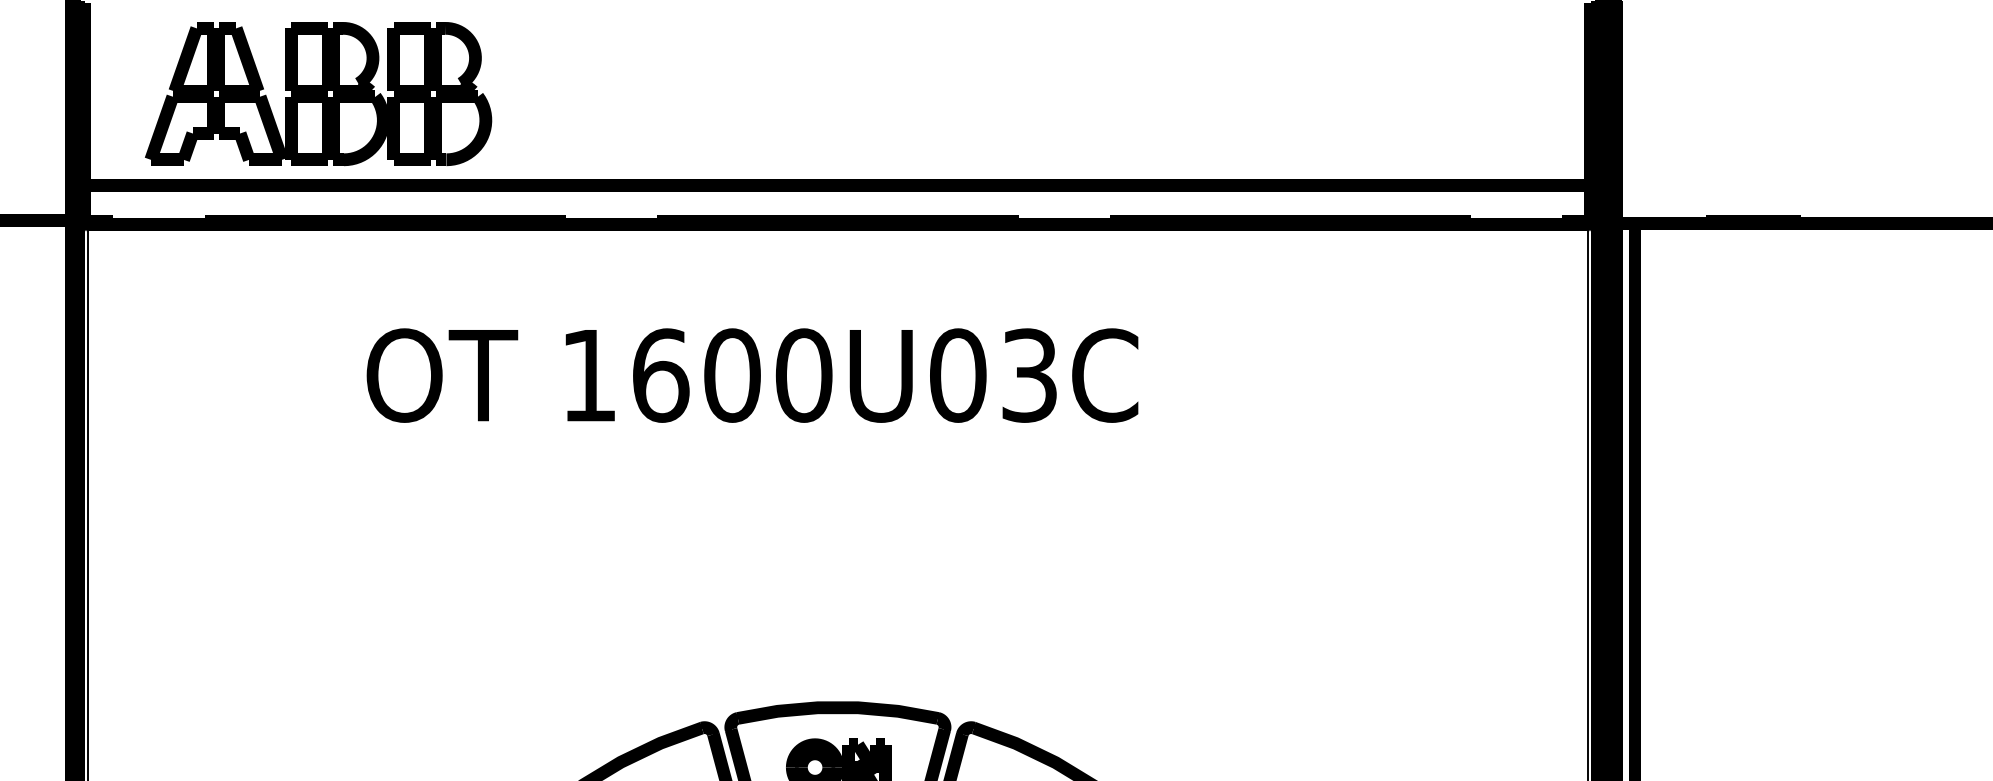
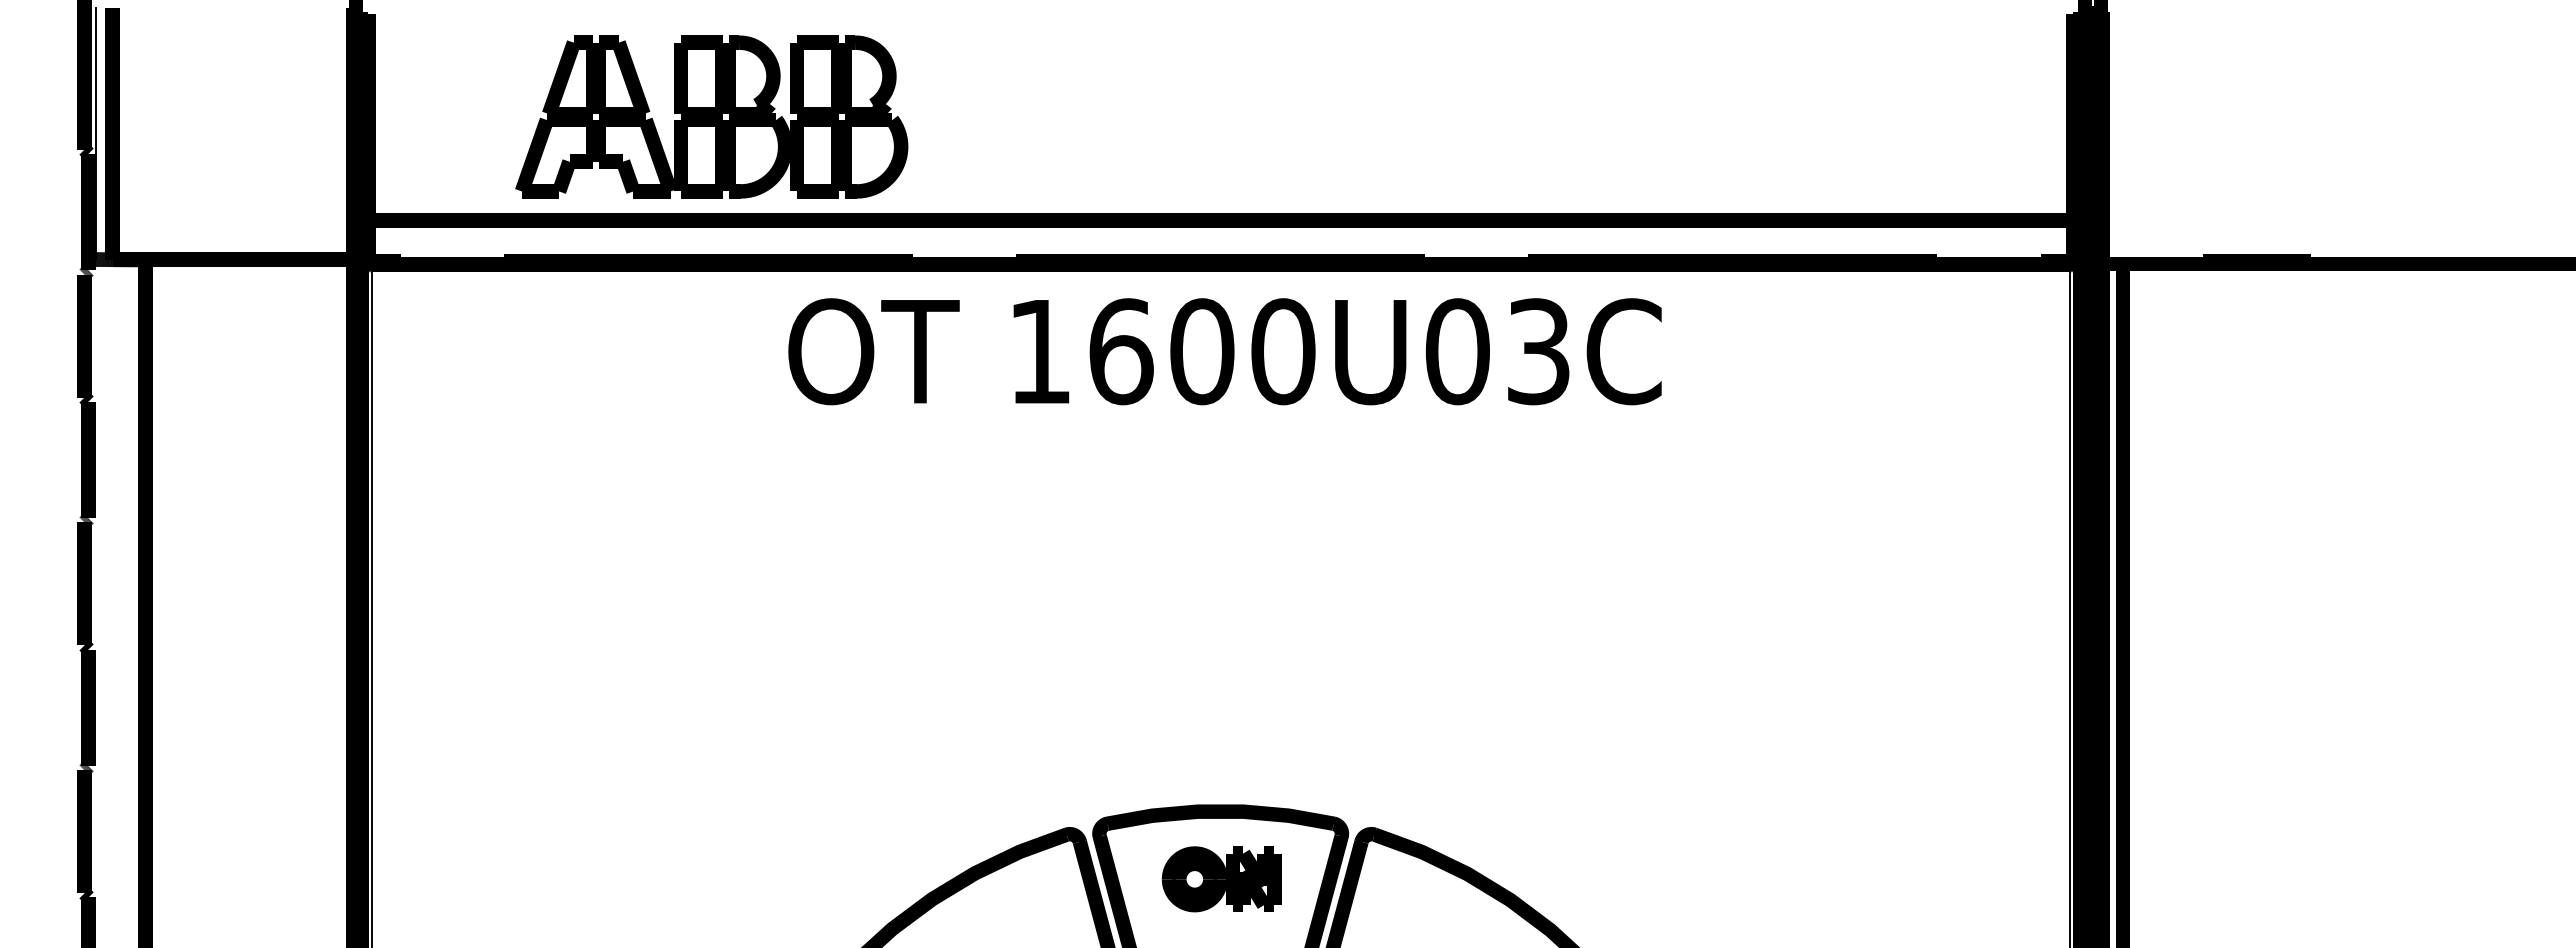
part: (318, 93) -> (711, 116), moved
text: (752, 375) -> (1224, 351), moved

